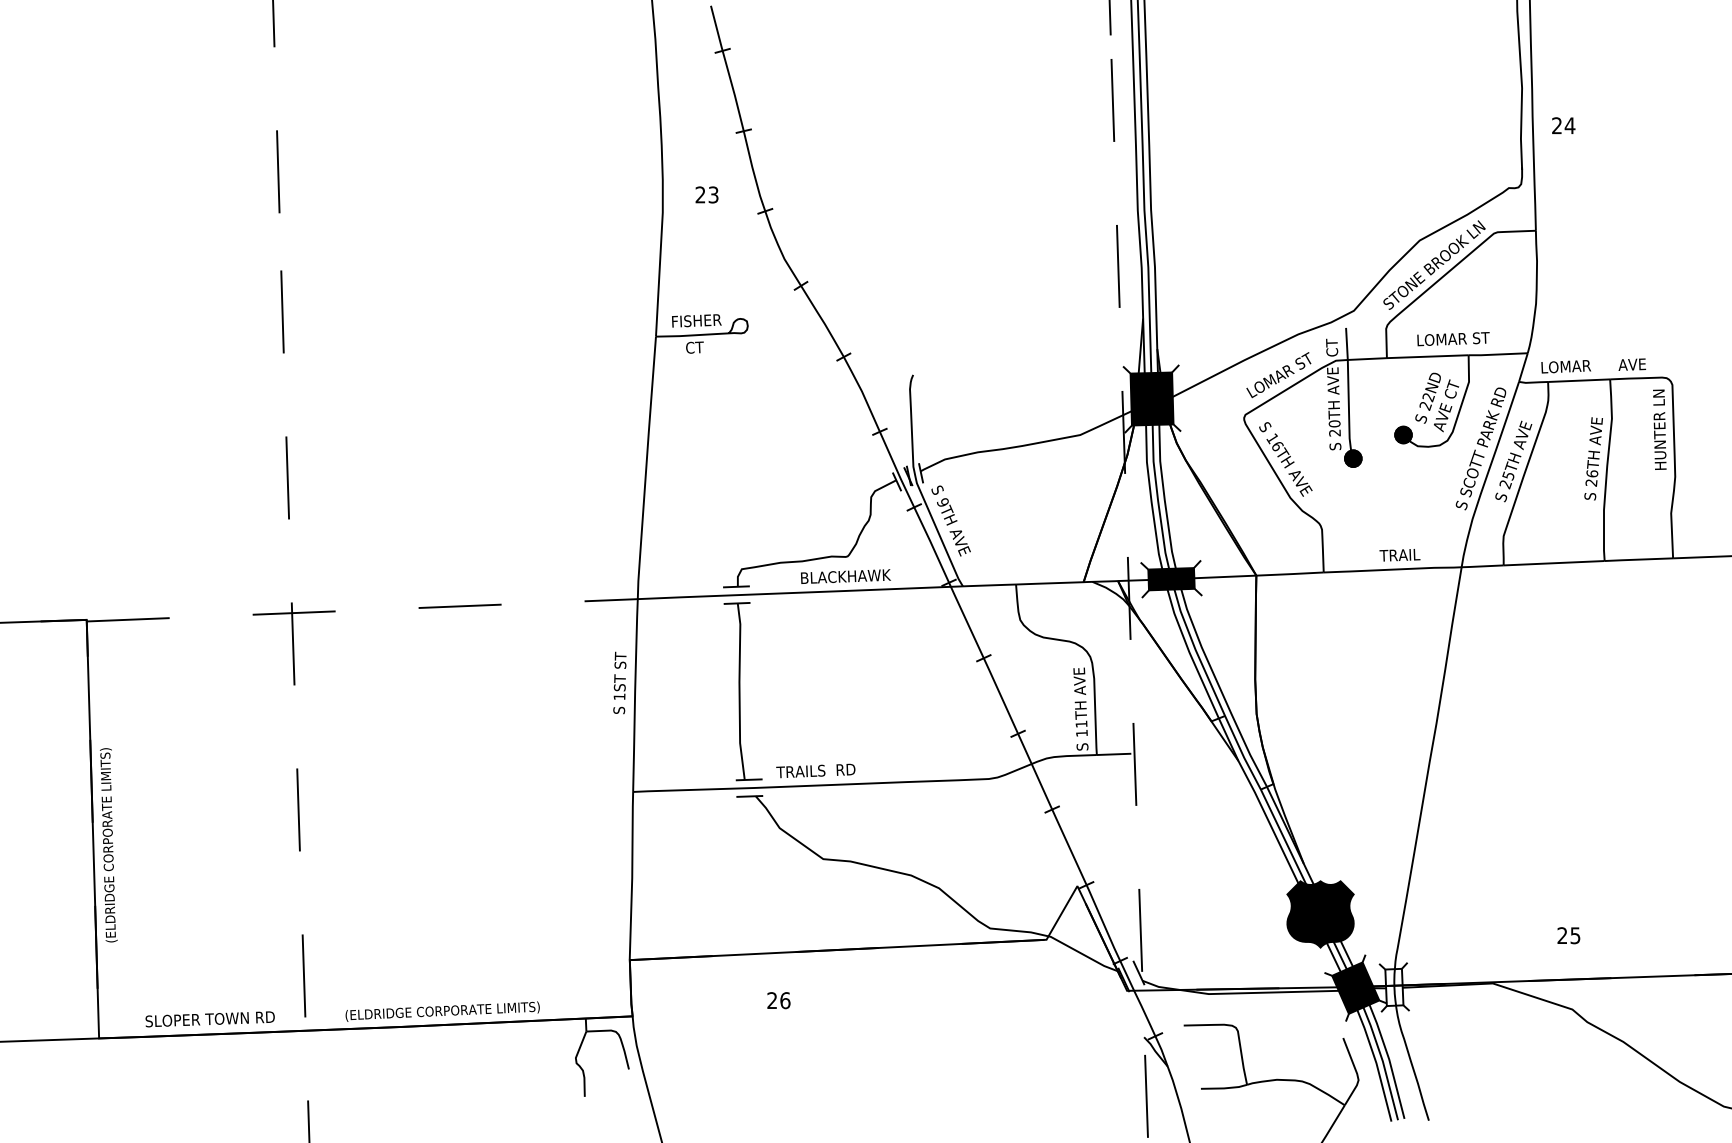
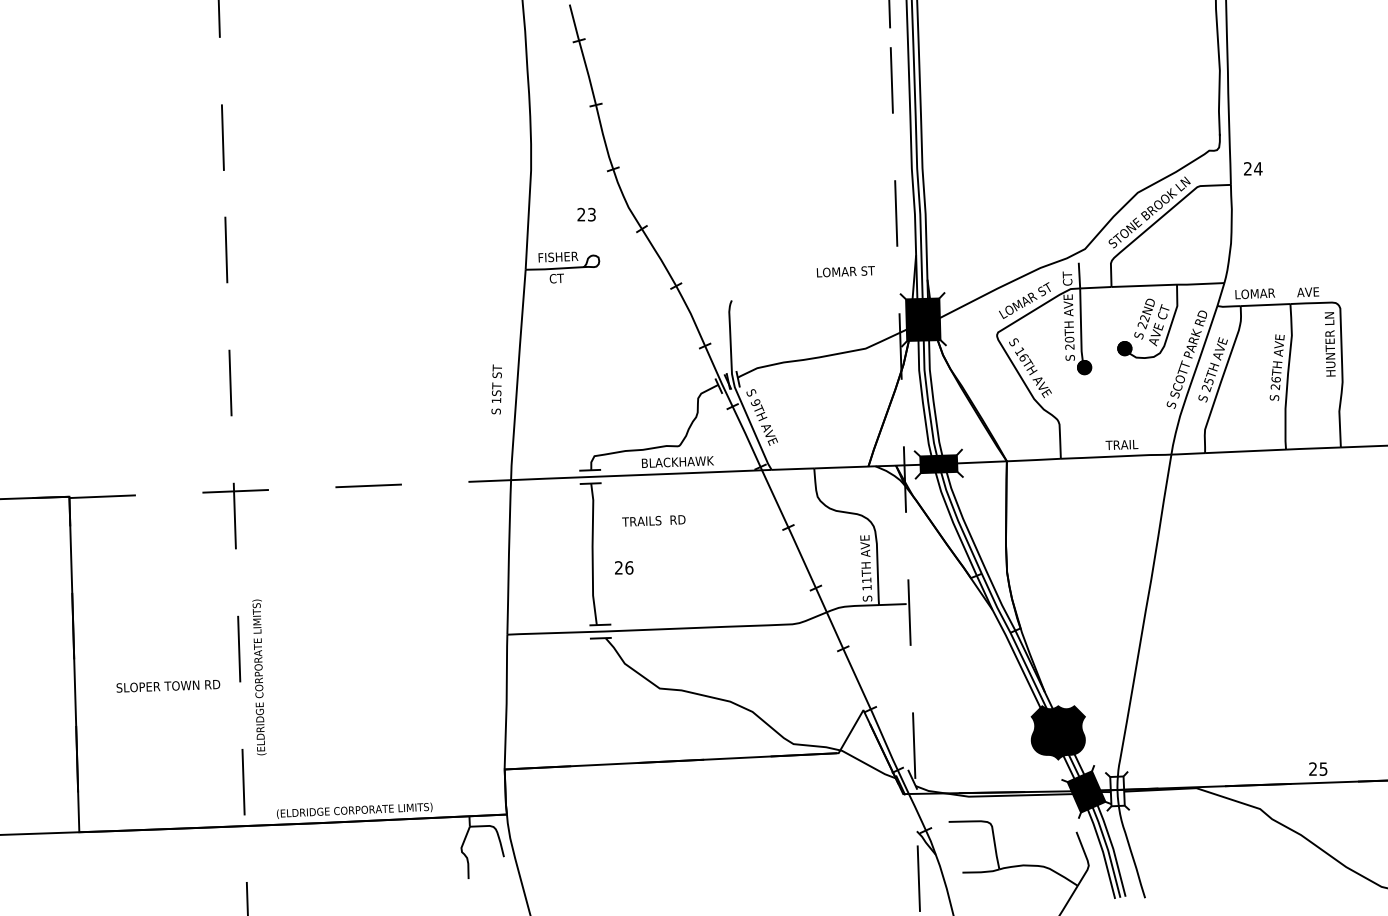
text: (1563, 125) -> (1253, 168), moved
text: (706, 194) -> (586, 214), moved
text: (1453, 339) -> (845, 272), moved
text: (619, 682) -> (496, 389), moved
text: (815, 770) -> (653, 520), moved
text: (108, 845) -> (259, 677), moved
text: (1568, 935) -> (1317, 768), moved
text: (778, 1000) -> (623, 567), moved
text: (209, 1019) -> (167, 686), moved

